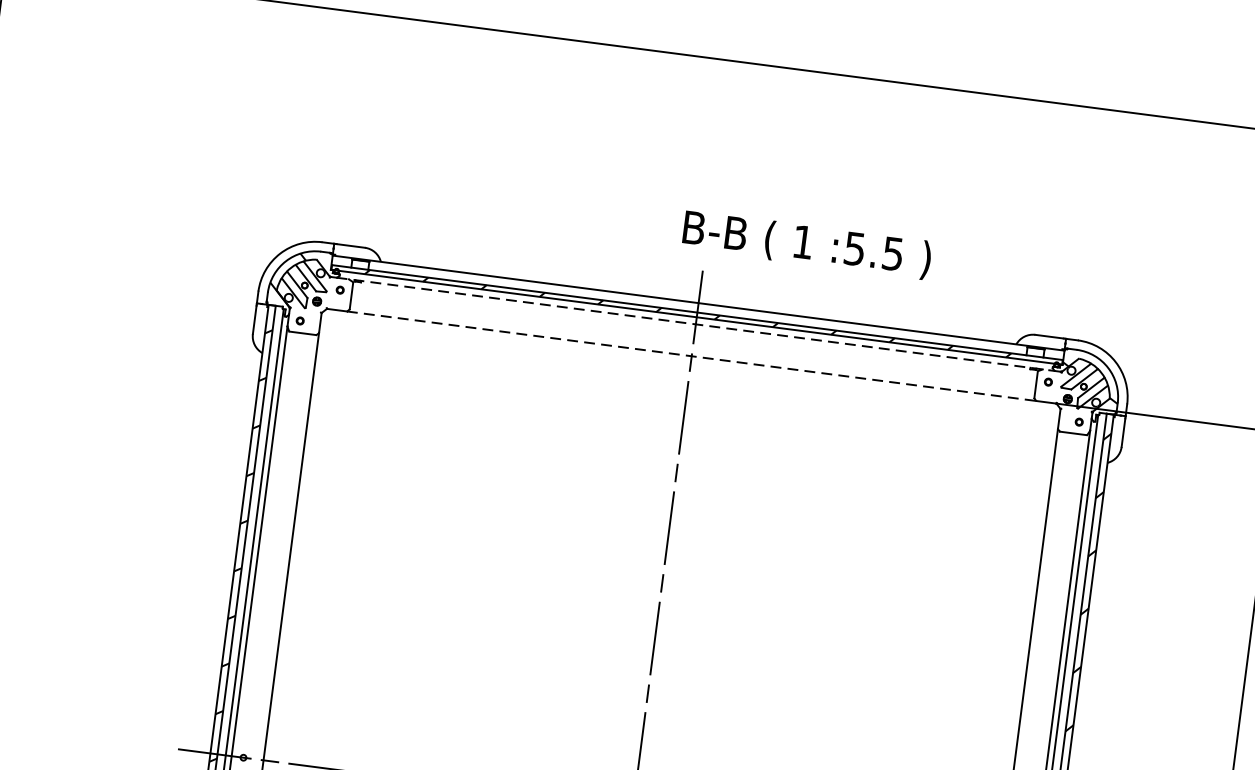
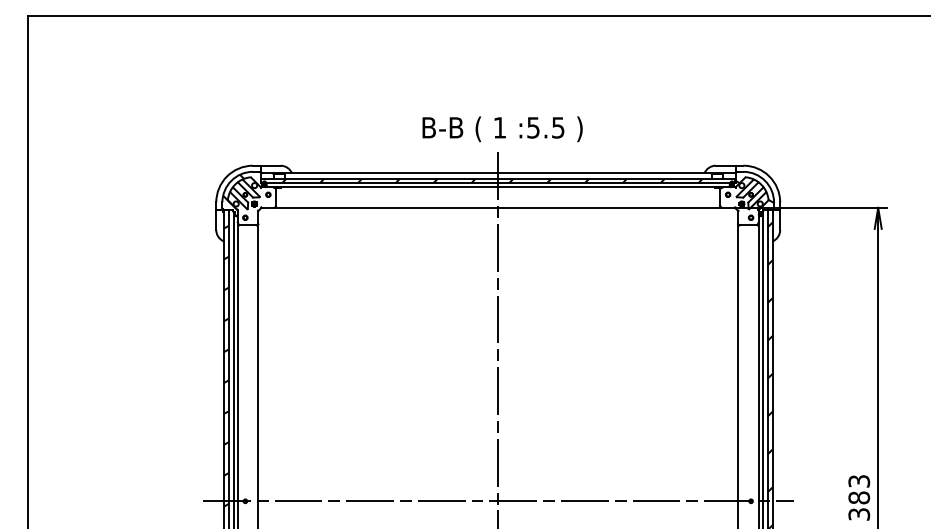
text: (806, 245) -> (502, 129), moved
line: (696, 324) -> (498, 187), dashed -> solid
line: (692, 355) -> (498, 207), dashed -> solid

